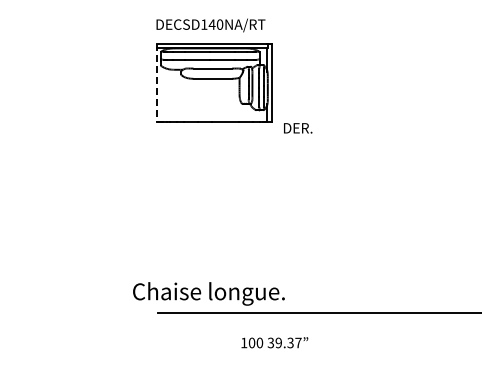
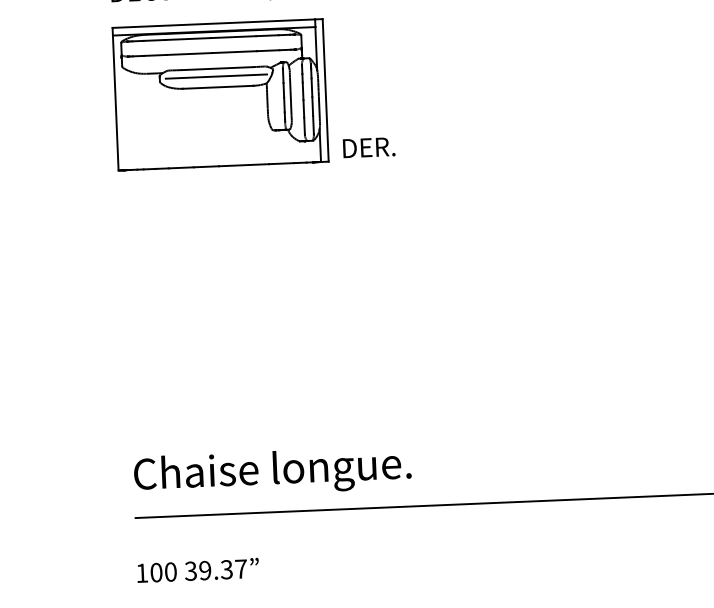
line: (211, 72) -> (215, 75), added
line: (156, 83) -> (115, 100), dashed -> solid
text: (298, 128) -> (369, 147), moved
text: (208, 293) -> (271, 471), moved
text: (274, 342) -> (197, 570), moved

